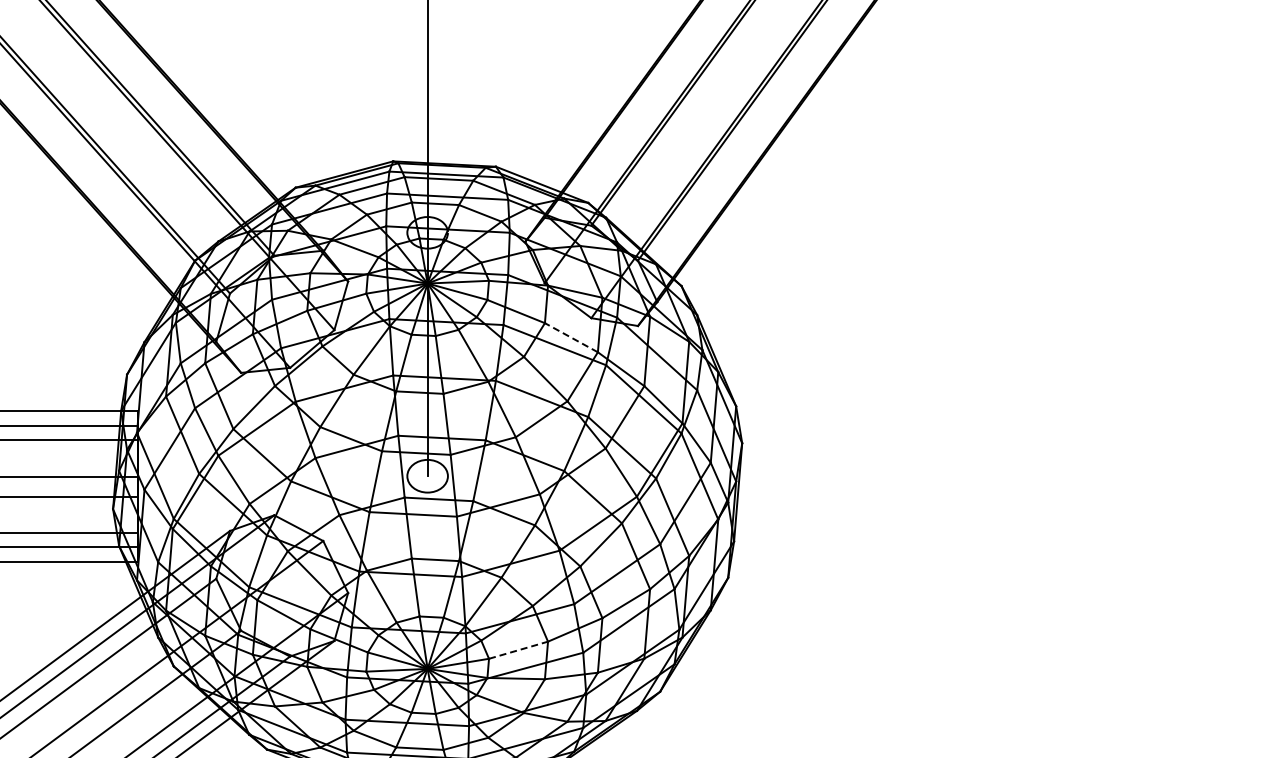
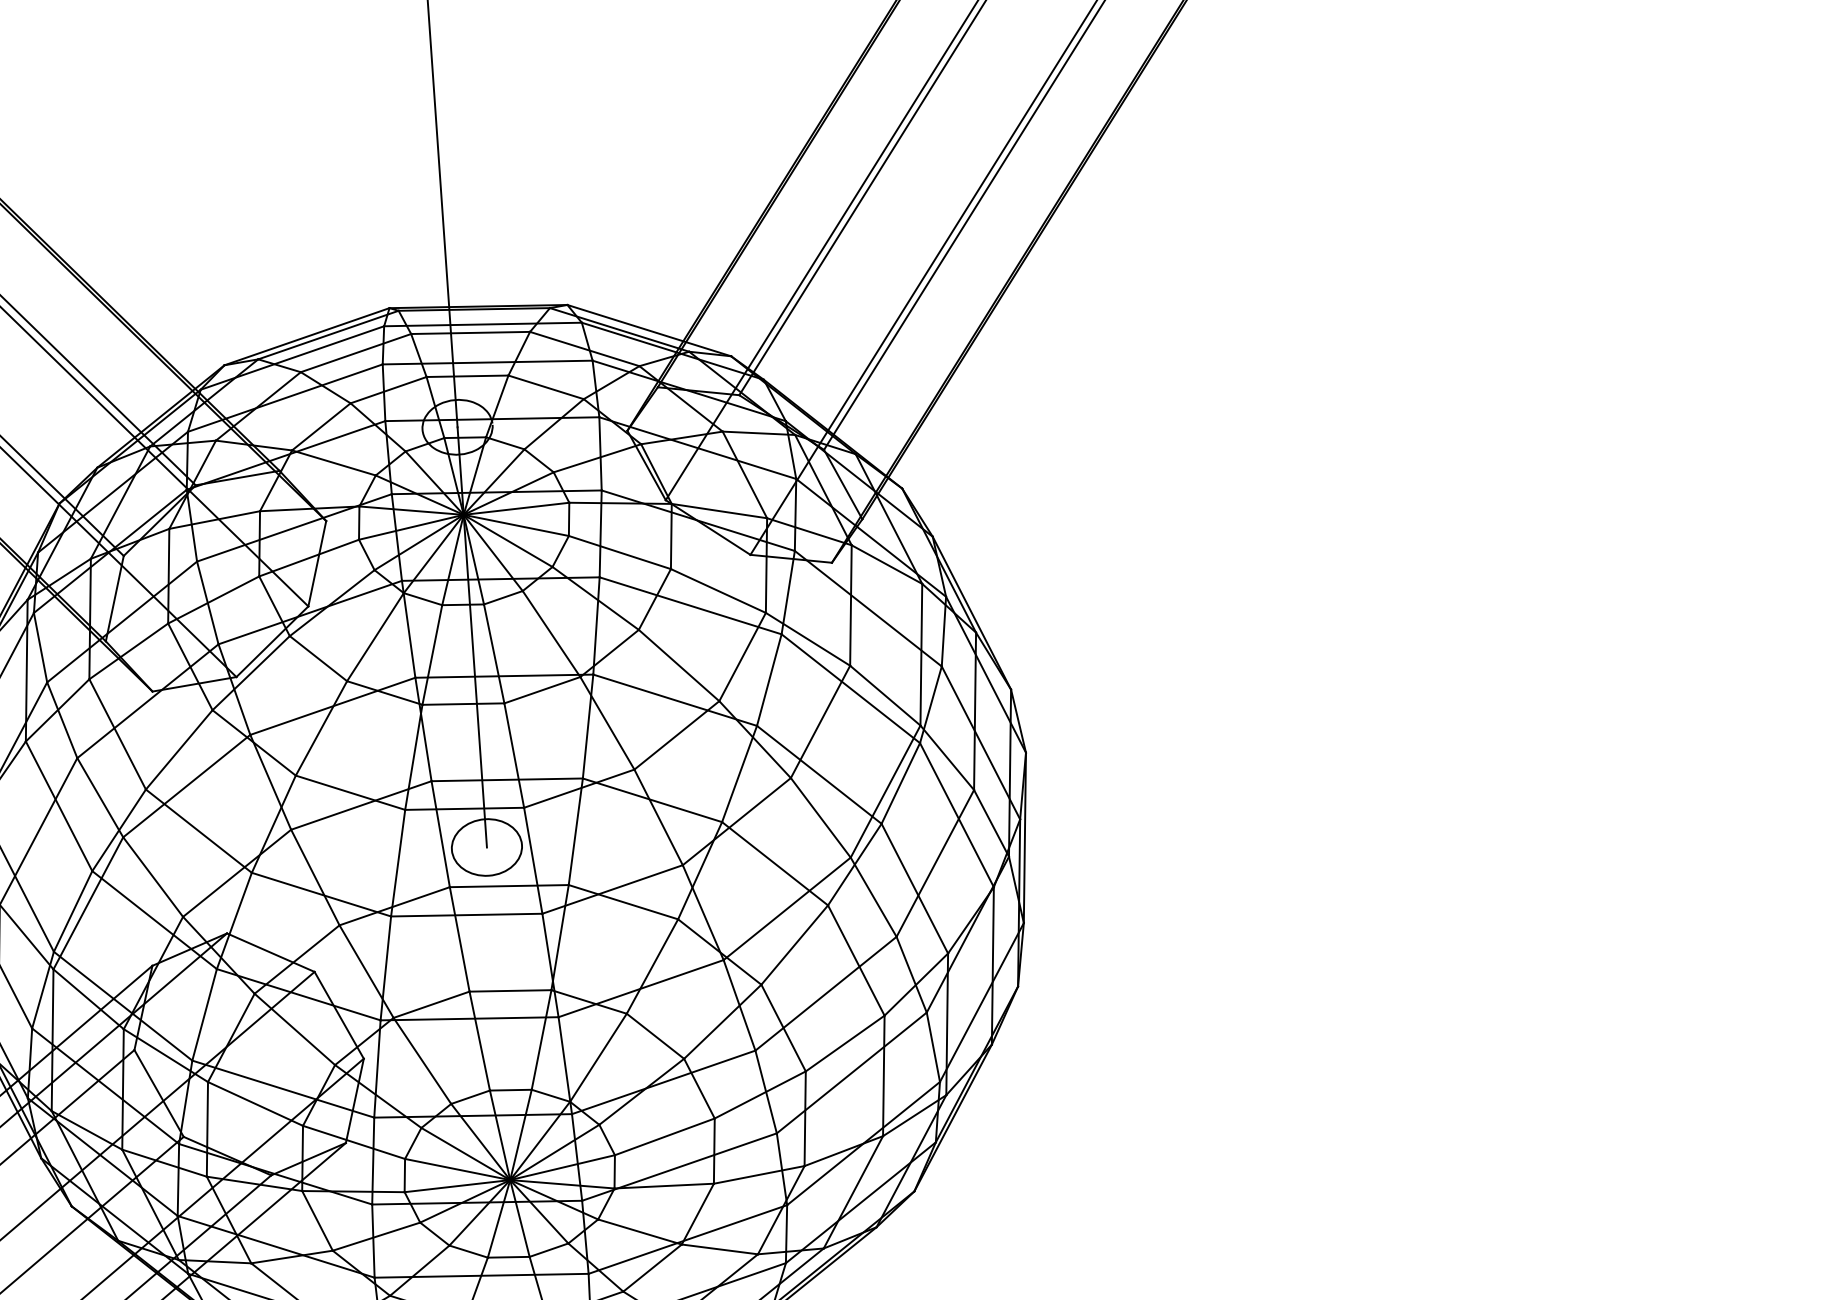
line: (570, 337) -> (716, 590), dashed -> solid
line: (518, 650) -> (664, 1137), dashed -> solid

